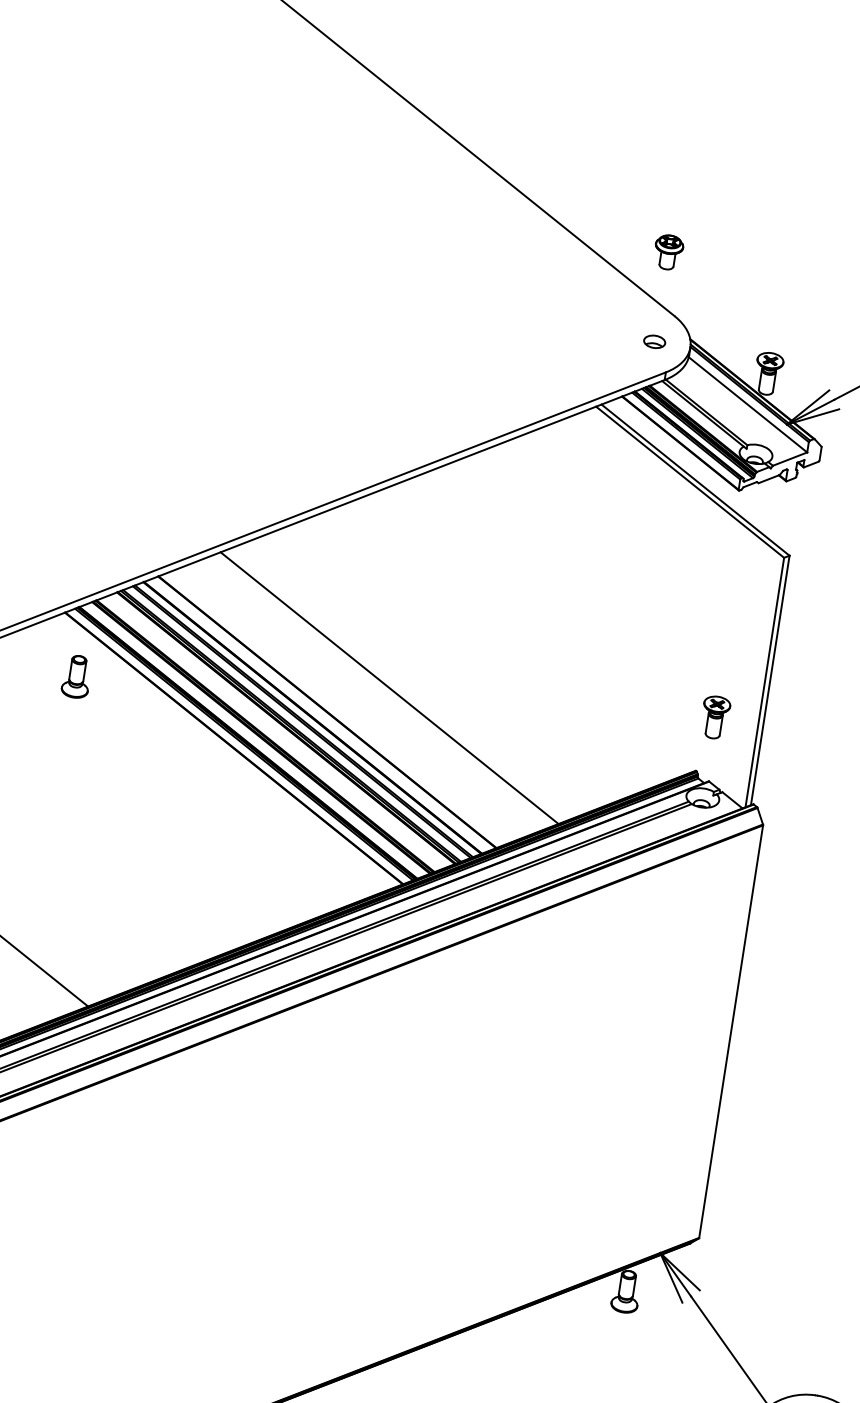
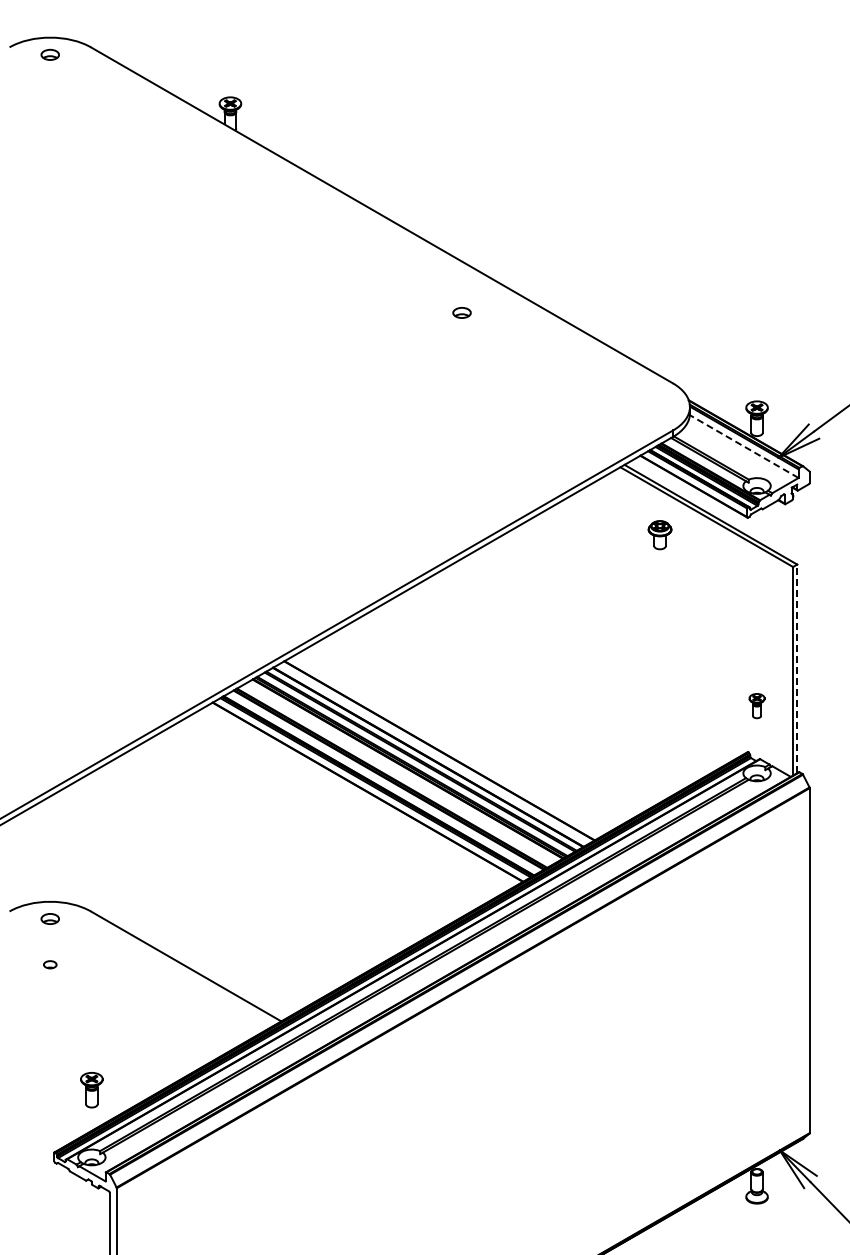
part: (667, 252) -> (659, 535), moved
part: (654, 341) -> (461, 312), moved
line: (748, 404) -> (744, 446), solid -> dashed
part: (76, 676) -> (230, 753), removed
line: (770, 680) -> (797, 668), solid -> dashed
line: (389, 687) -> (487, 722), removed
part: (714, 716) -> (756, 705), size x0.7

